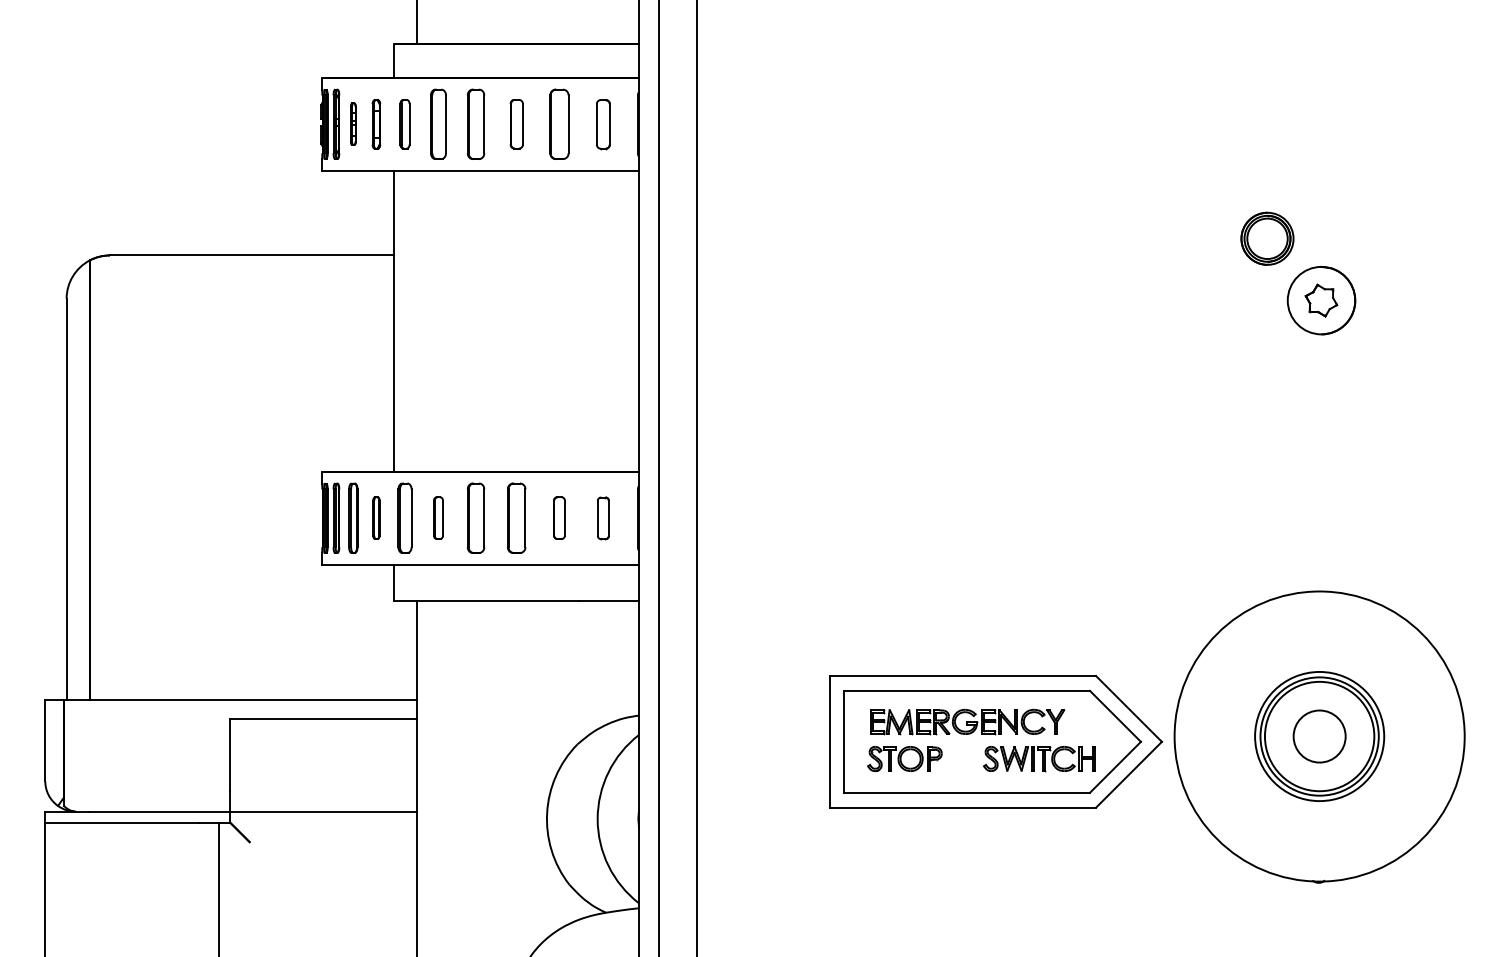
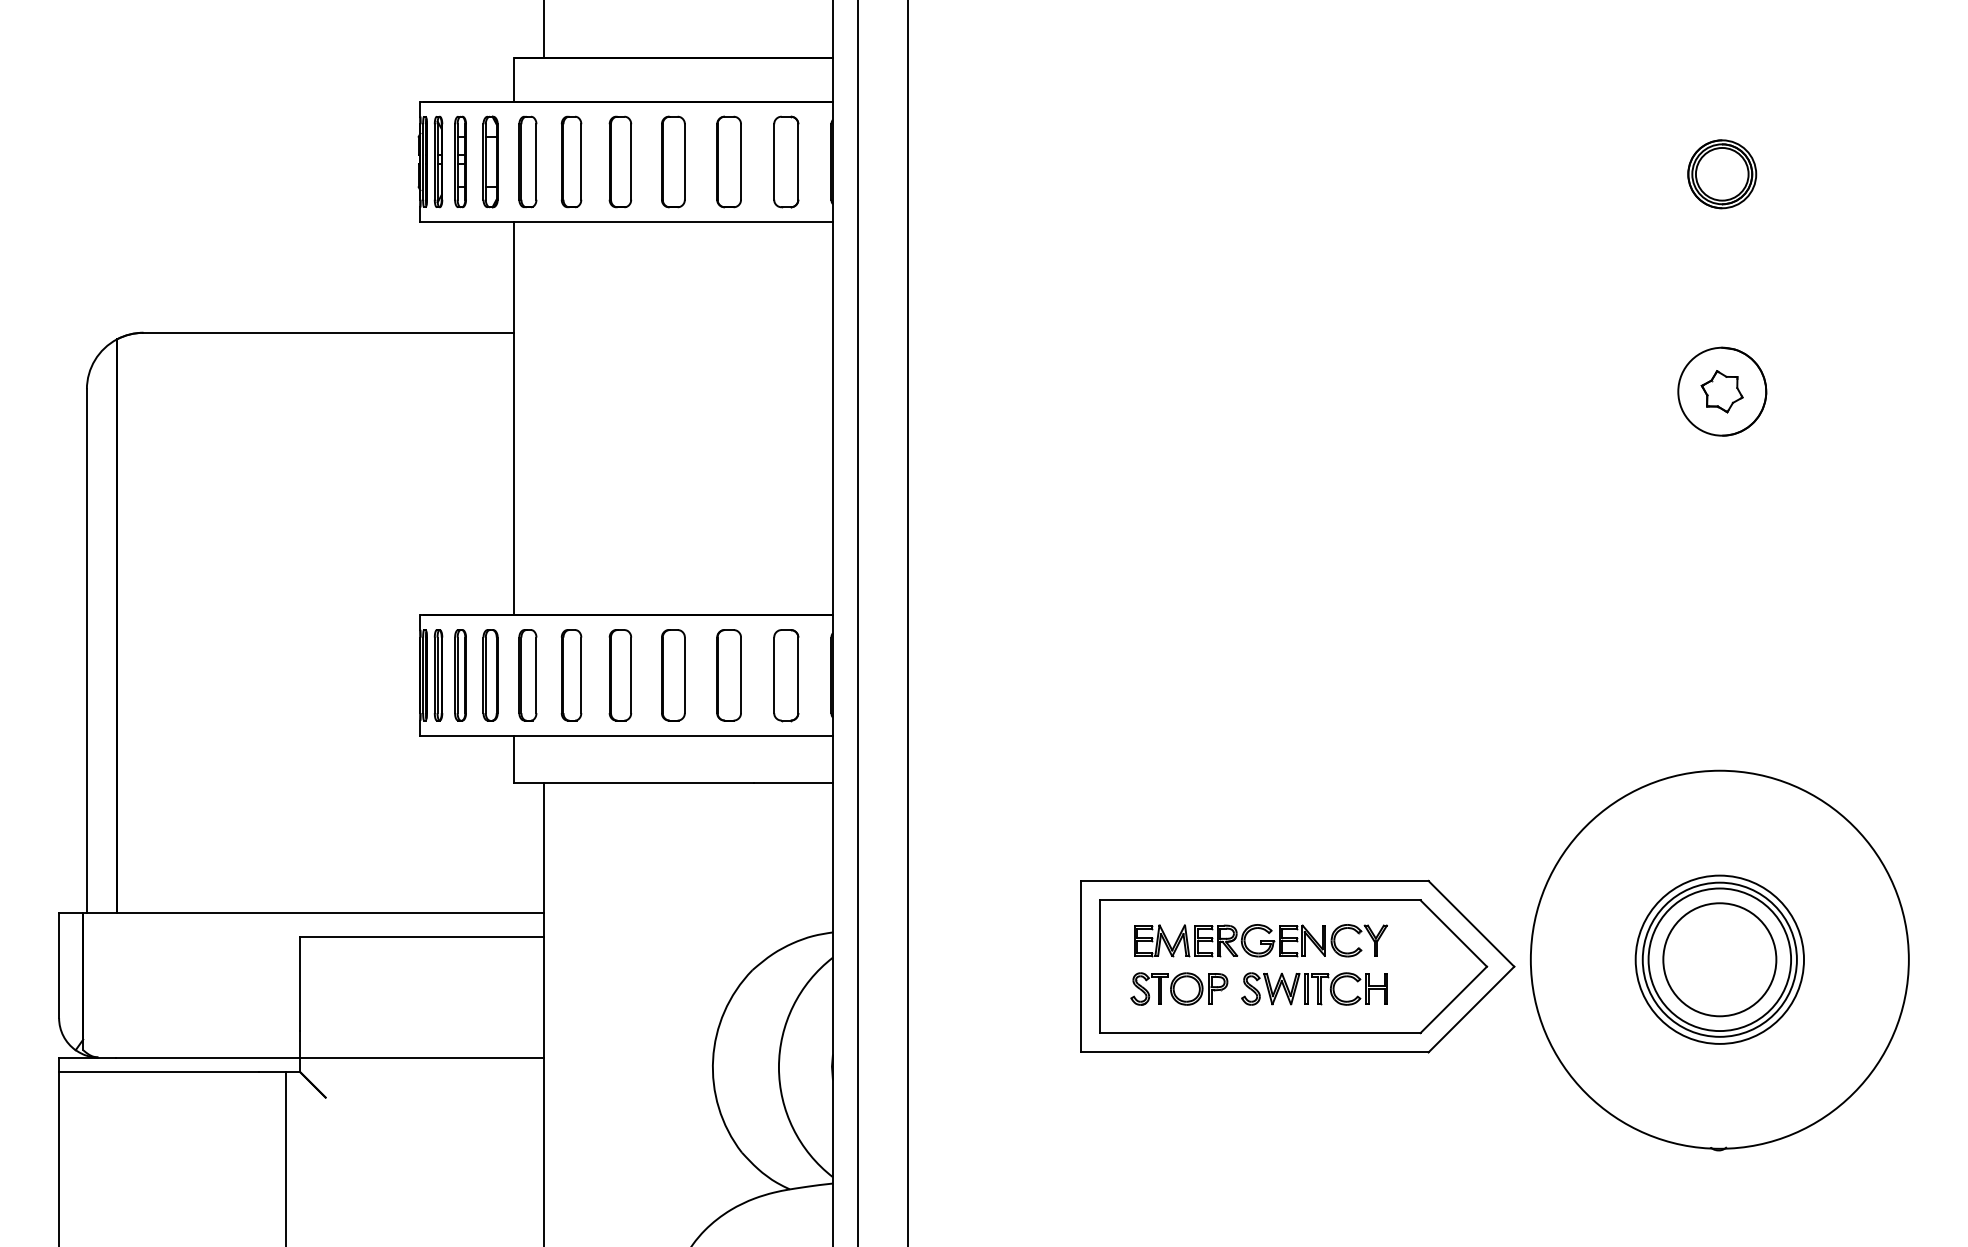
part: (353, 123) -> (460, 160), size x1.67
part: (404, 123) -> (527, 160), size x1.43
part: (516, 123) -> (673, 160), size x1.43
part: (376, 124) -> (490, 162), size x1.43
part: (603, 124) -> (786, 162), size x1.43
part: (1267, 238) -> (1722, 173), moved
part: (376, 517) -> (490, 674), size x1.67
part: (438, 517) -> (571, 674), size x1.67
part: (559, 517) -> (729, 674), size x1.67
part: (603, 518) -> (786, 675), size x1.67
circle: (1319, 736) -> (1719, 959), size x1.67
part: (1039, 759) -> (1314, 989), moved

